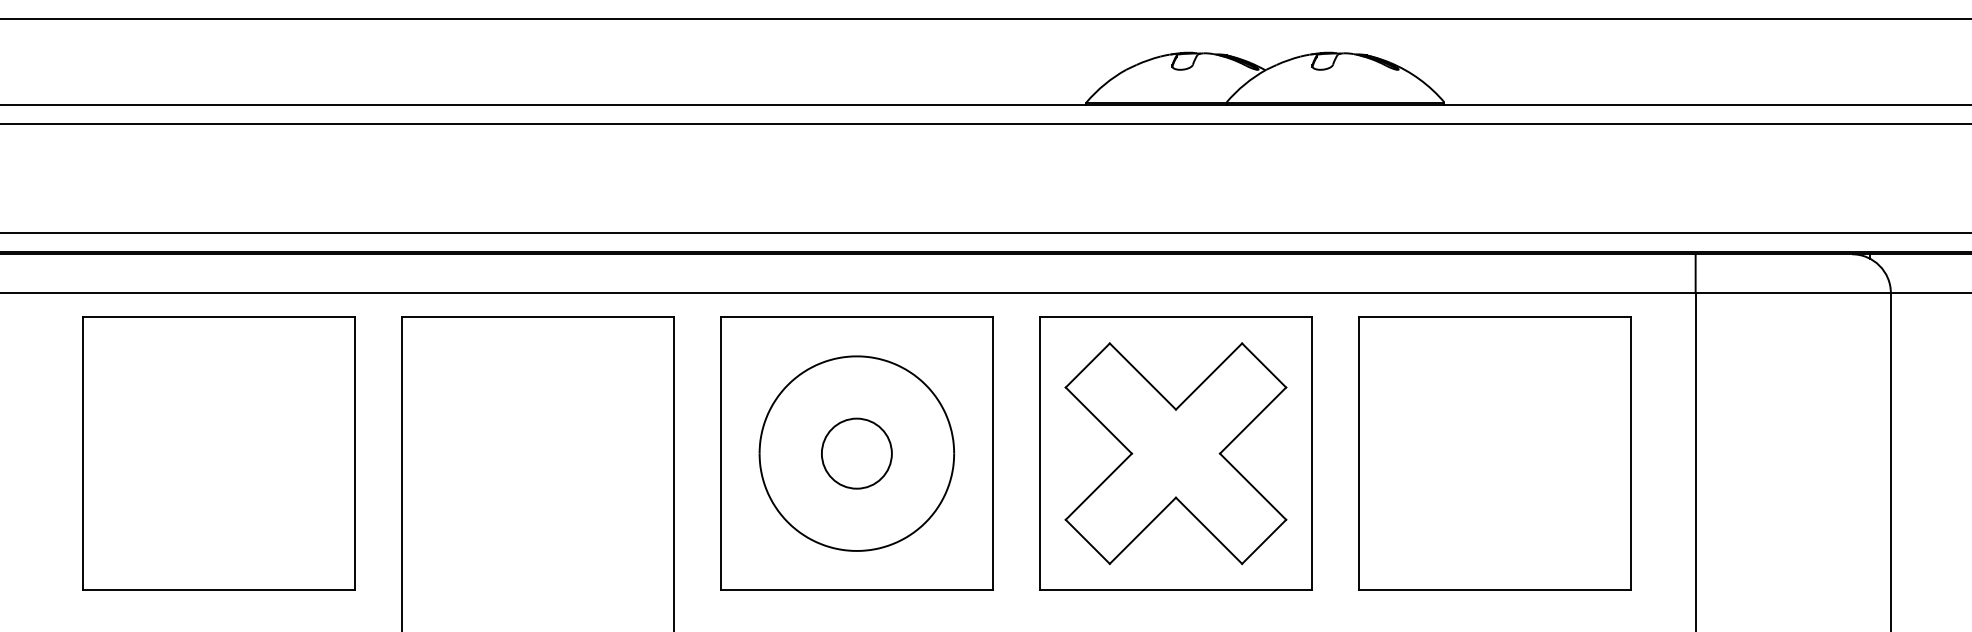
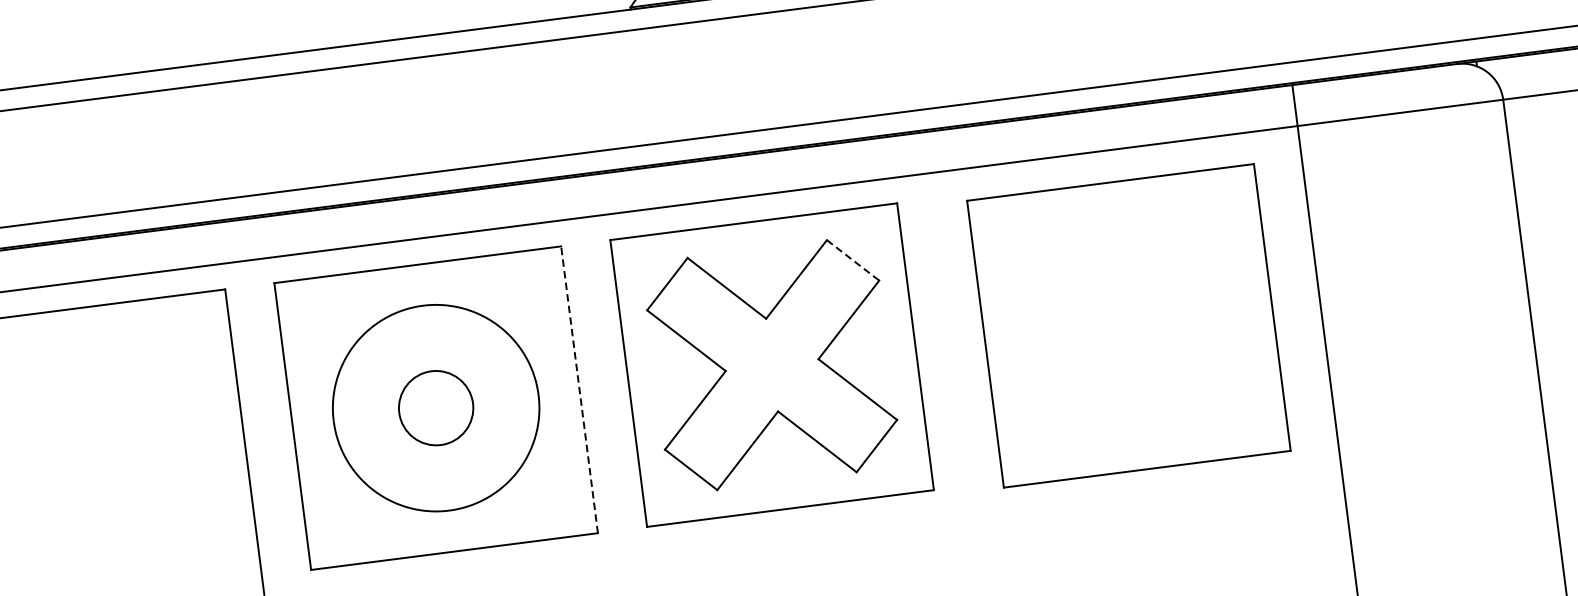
line: (1264, 365) -> (853, 260), solid -> dashed
line: (993, 453) -> (579, 389), solid -> dashed
part: (1494, 453) -> (1128, 325), moved

